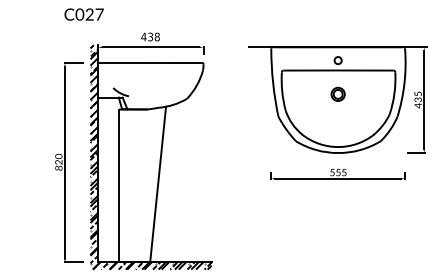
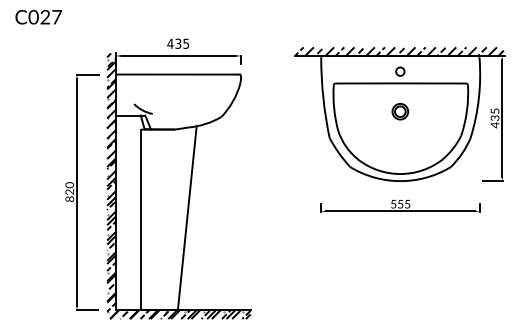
text: (83, 14) -> (38, 17), moved
text: (157, 36) -> (186, 43), 438 -> 435
hatch: (337, 43) -> (399, 51), added

